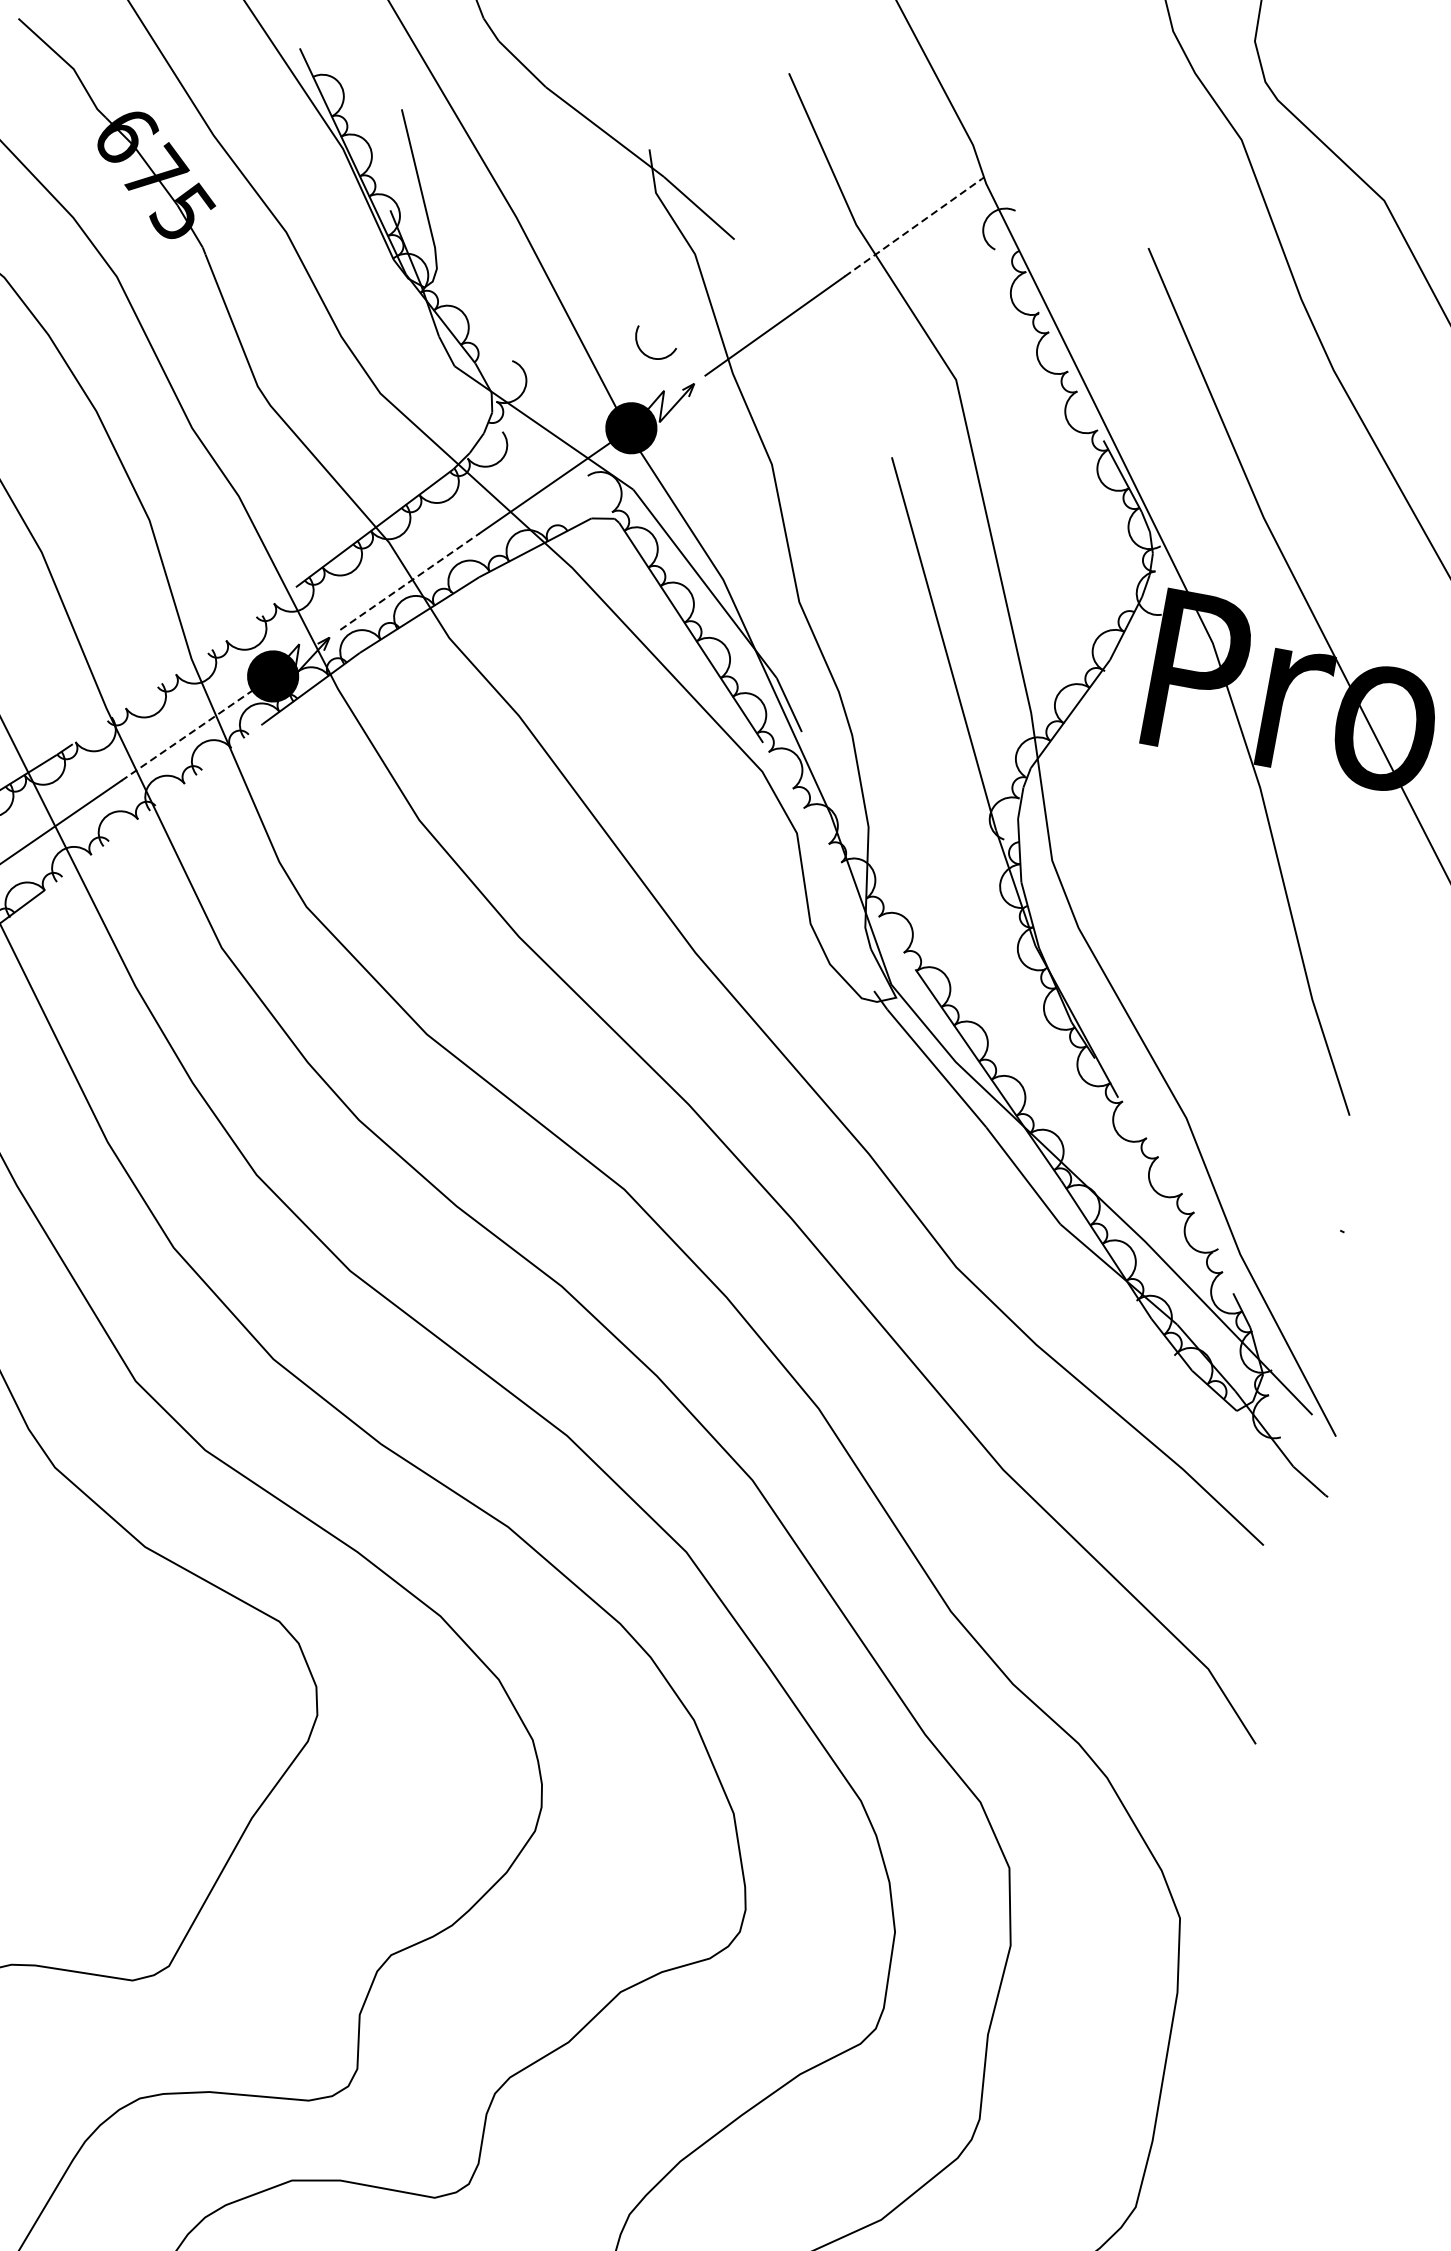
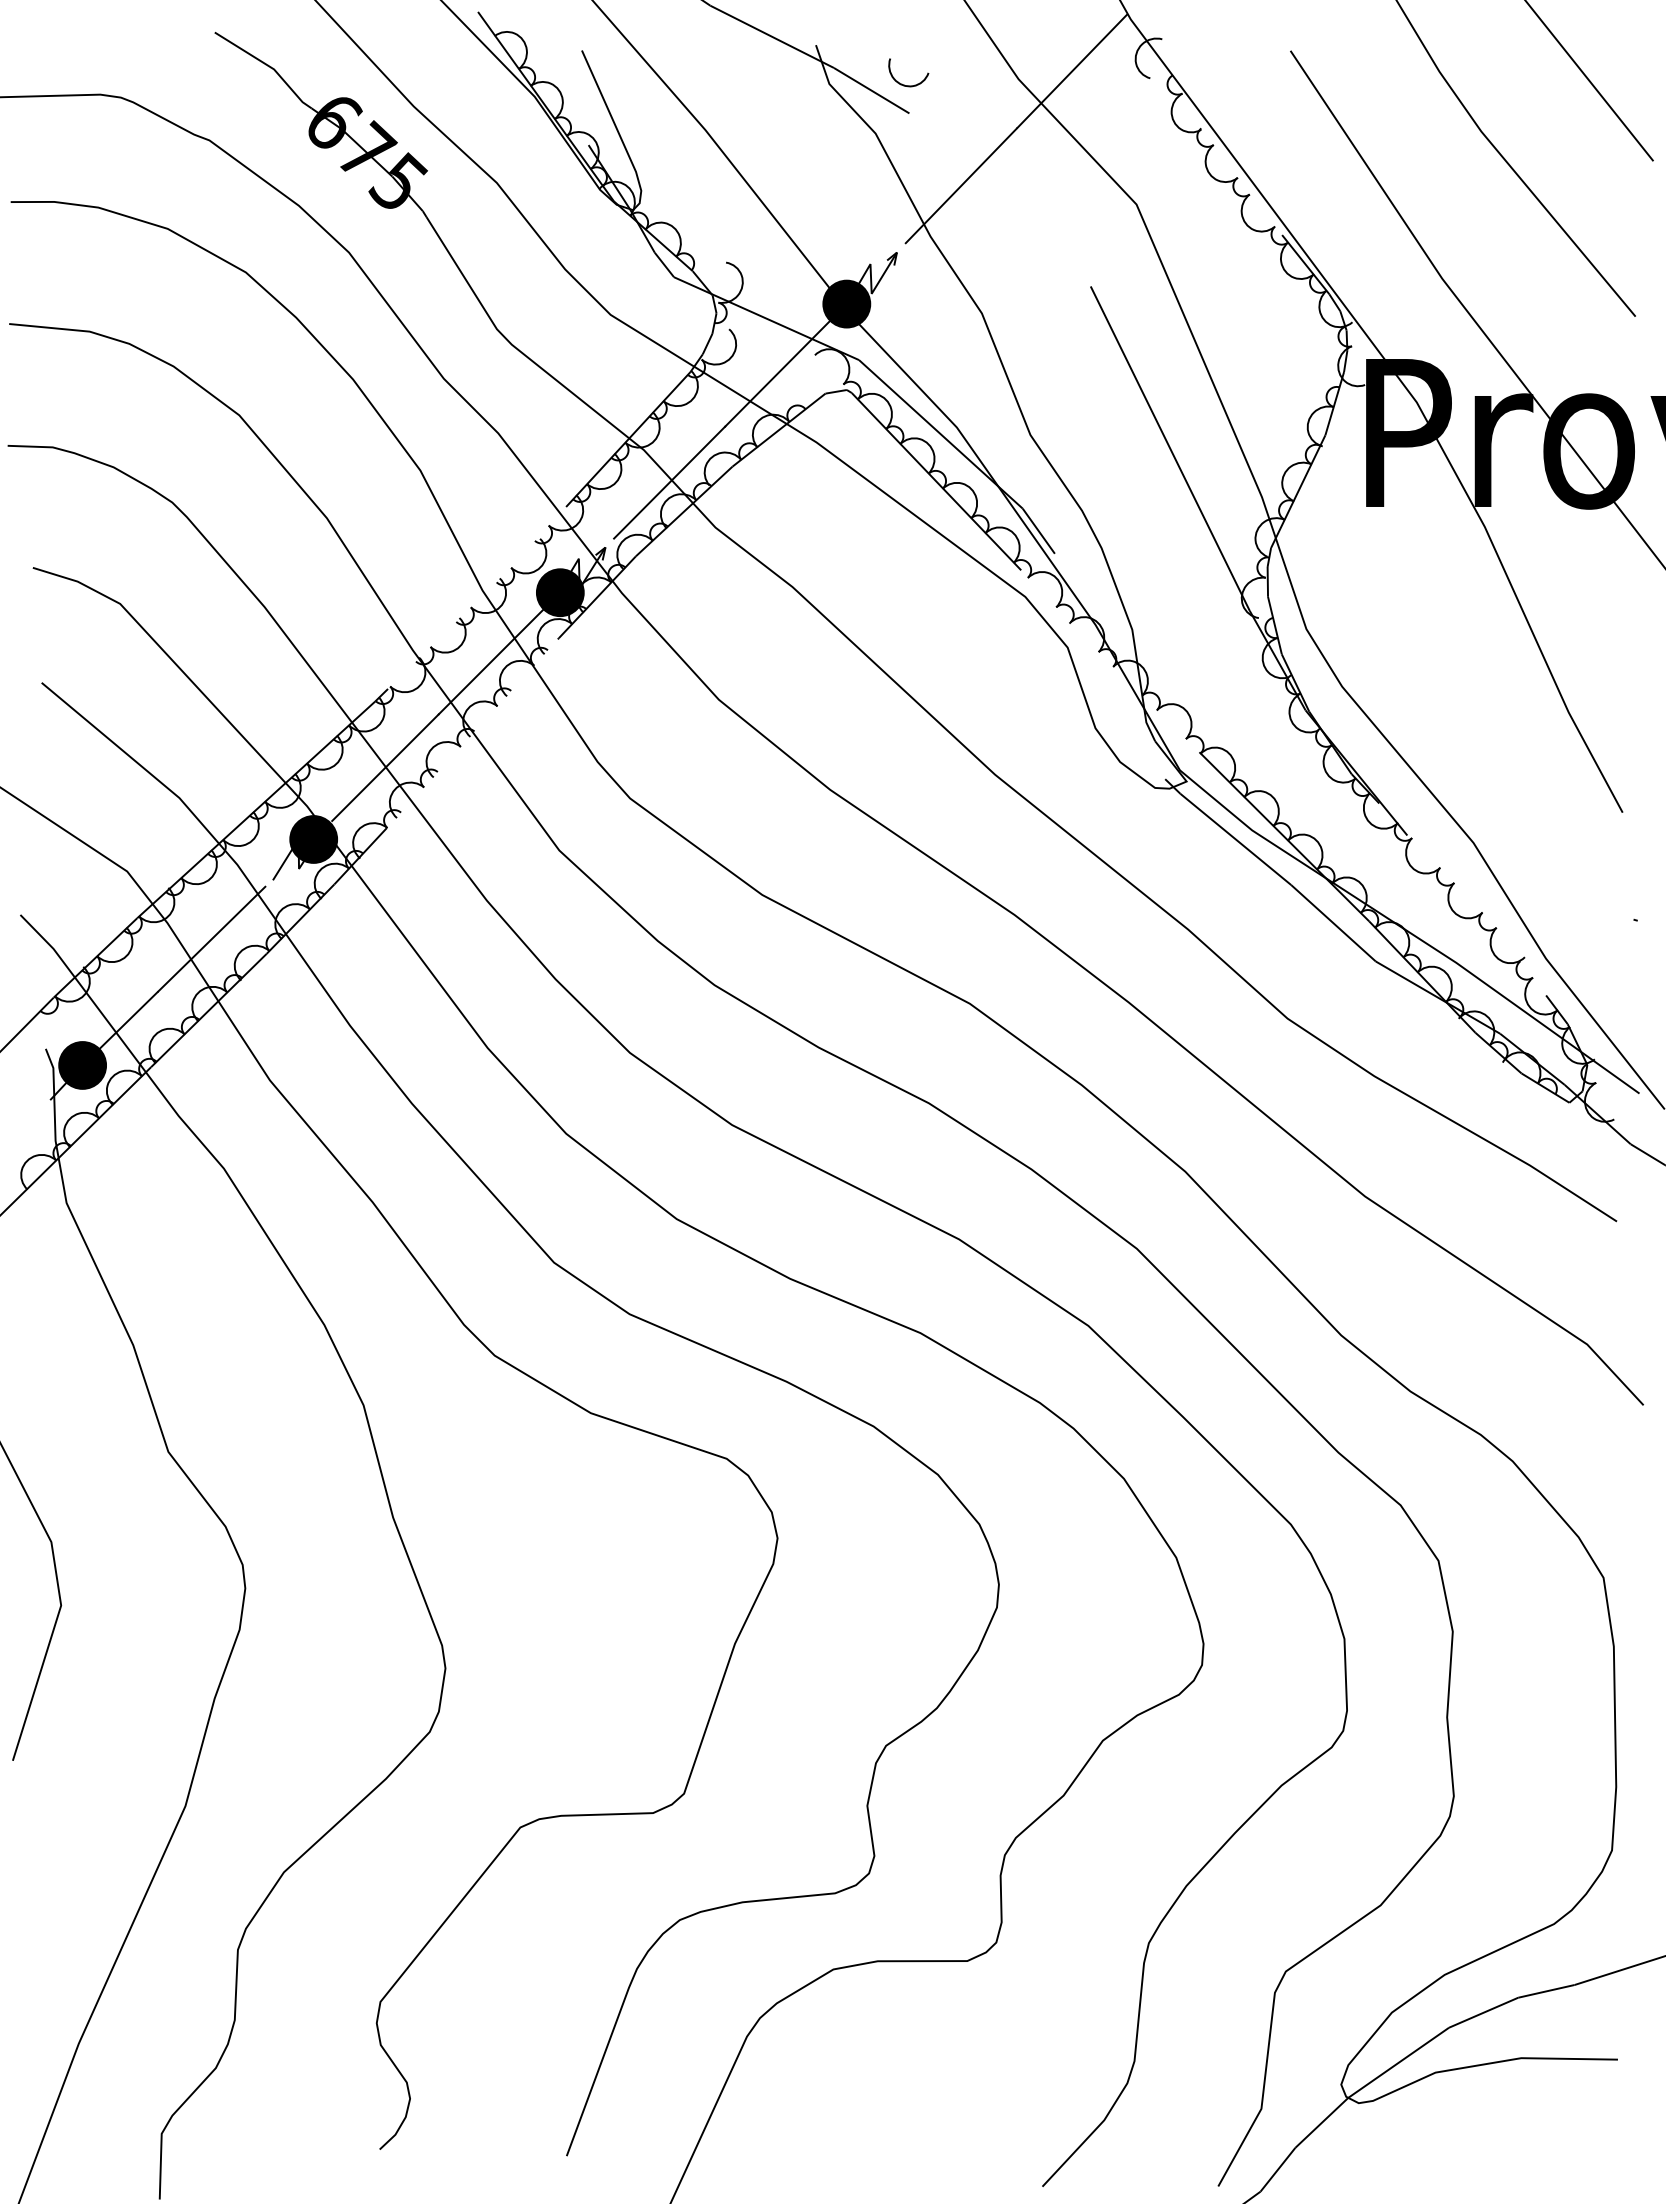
line: (914, 226) -> (1072, 70), dashed -> solid
arc: (646, 354) -> (902, 83), moved
line: (409, 581) -> (669, 482), dashed -> solid
line: (188, 734) -> (492, 660), dashed -> solid

